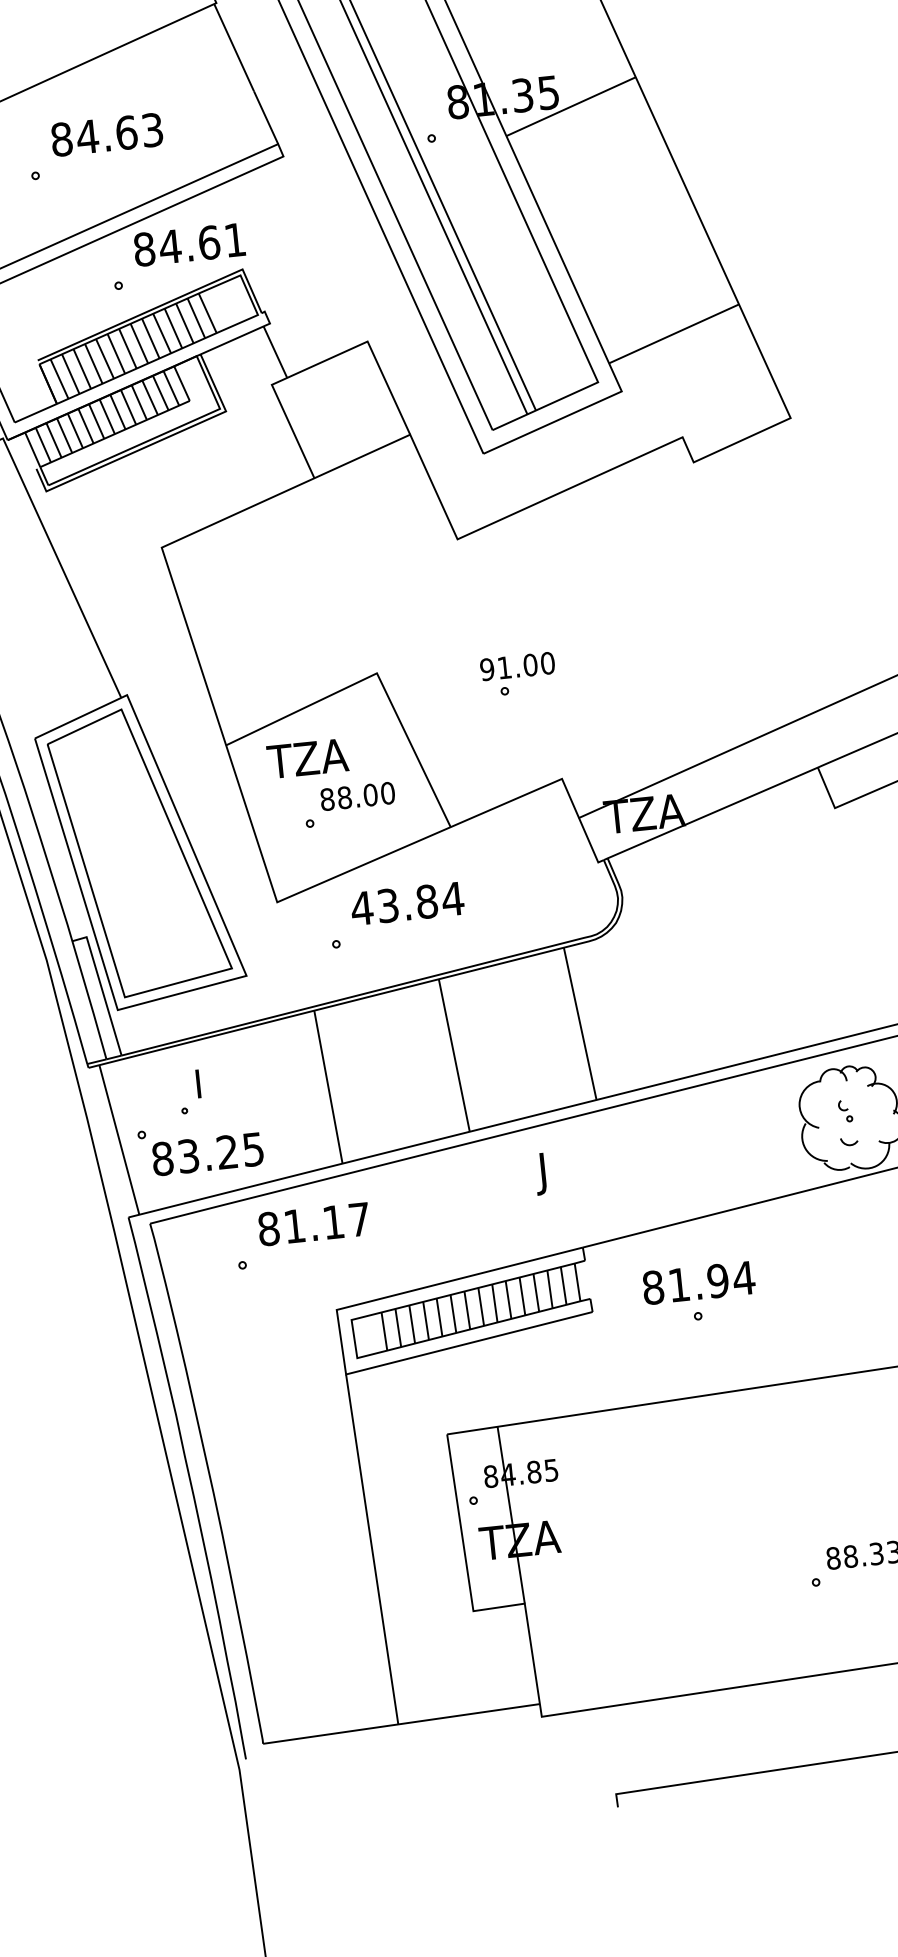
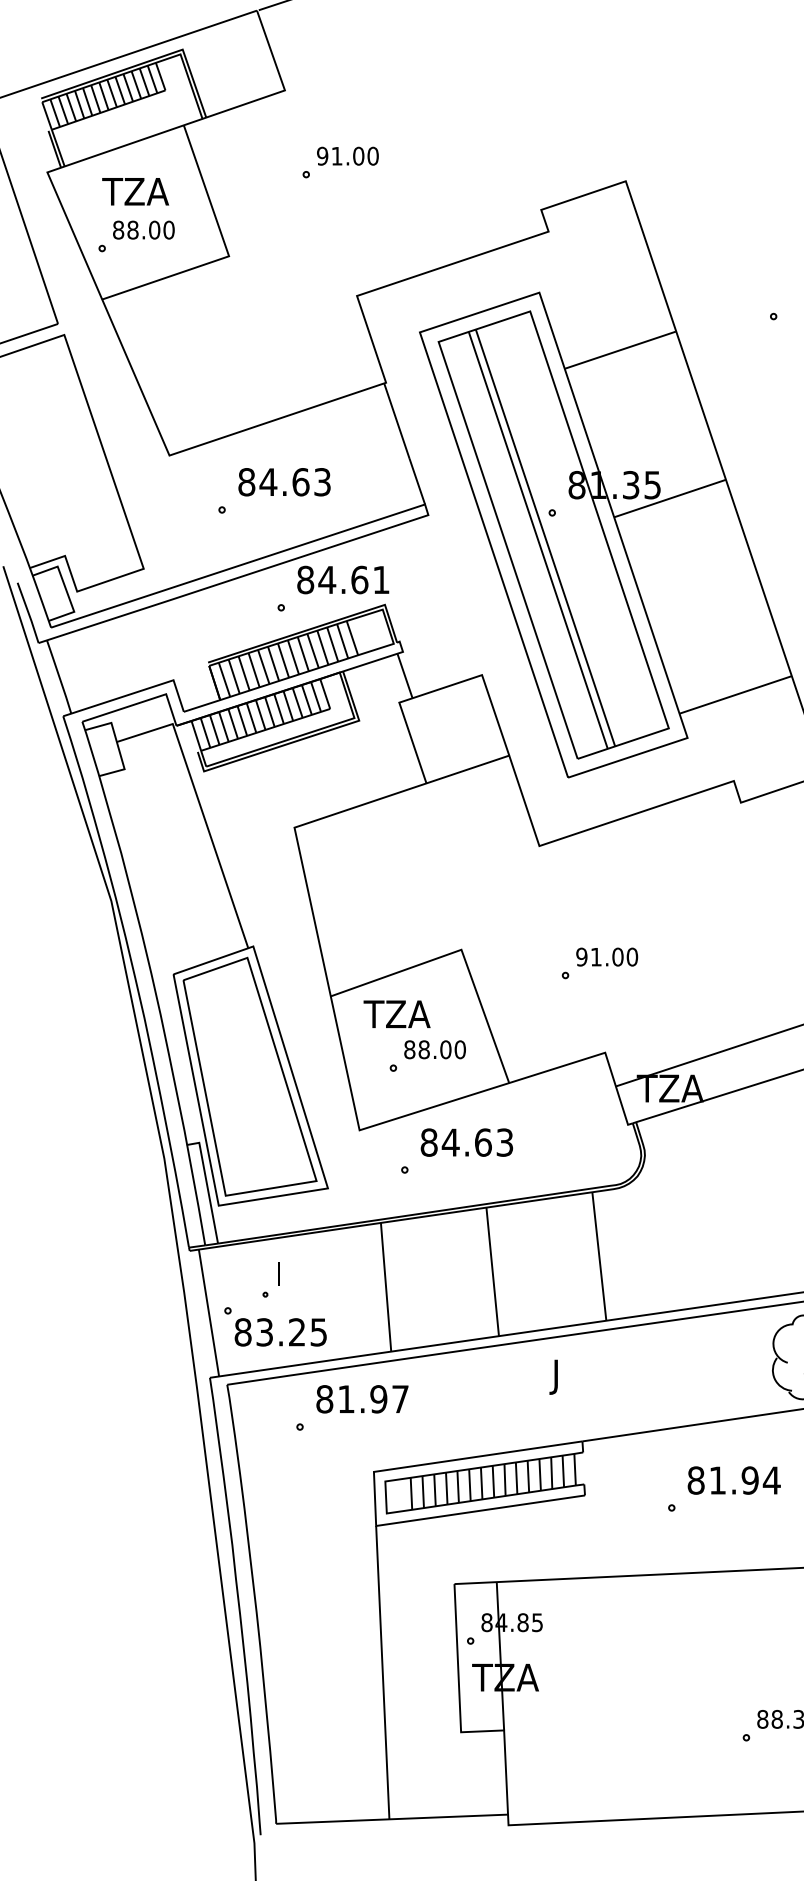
text: (517, 665) -> (607, 956), moved
text: (406, 903) -> (466, 1142), 43.84 -> 84.63
text: (333, 1222) -> (378, 1399), 81.17 -> 81.97
text: (698, 1283) -> (733, 1480), moved

